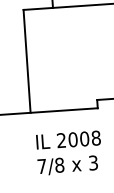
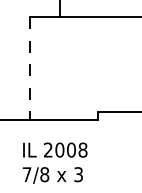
line: (27, 61) -> (30, 68), solid -> dashed
text: (68, 152) -> (54, 162), moved

